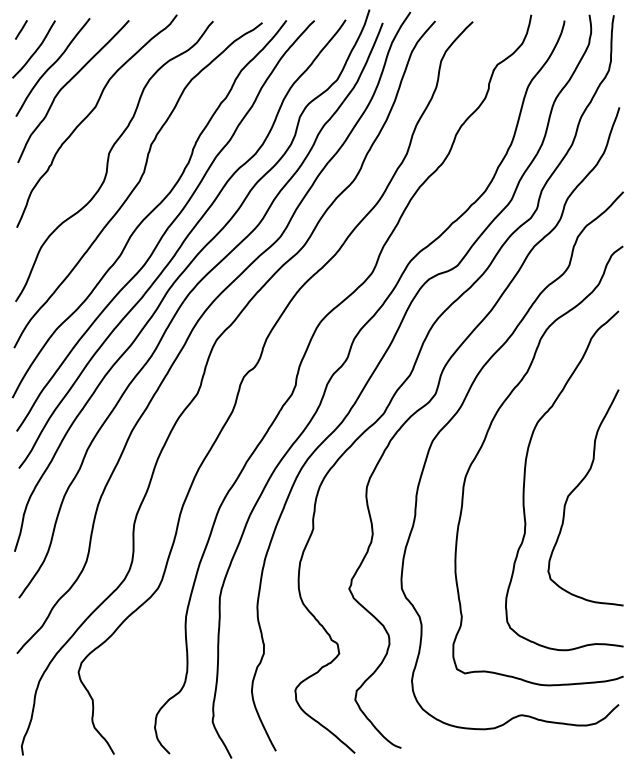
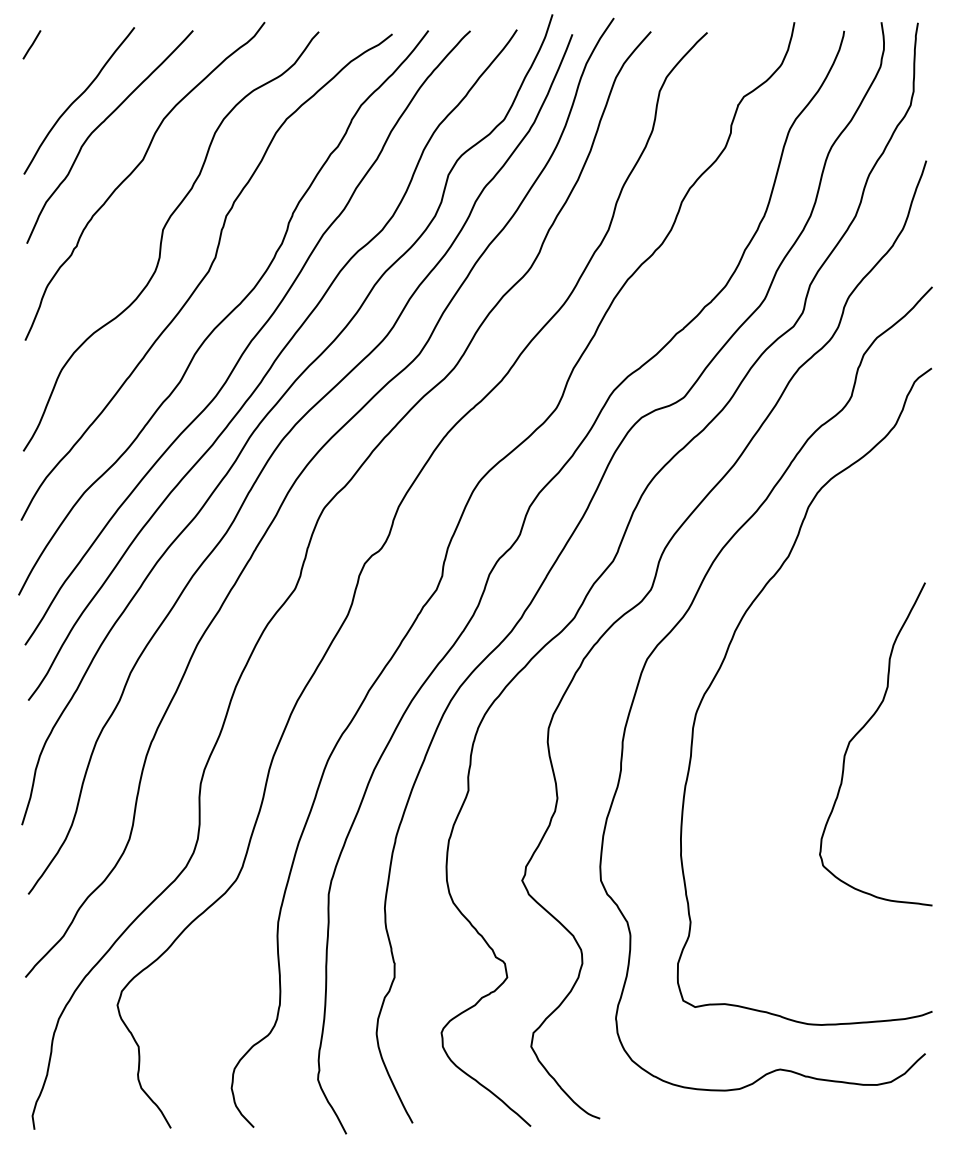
curve: (35, 50) -> (53, 75), removed
curve: (525, 480) -> (785, 718), removed

